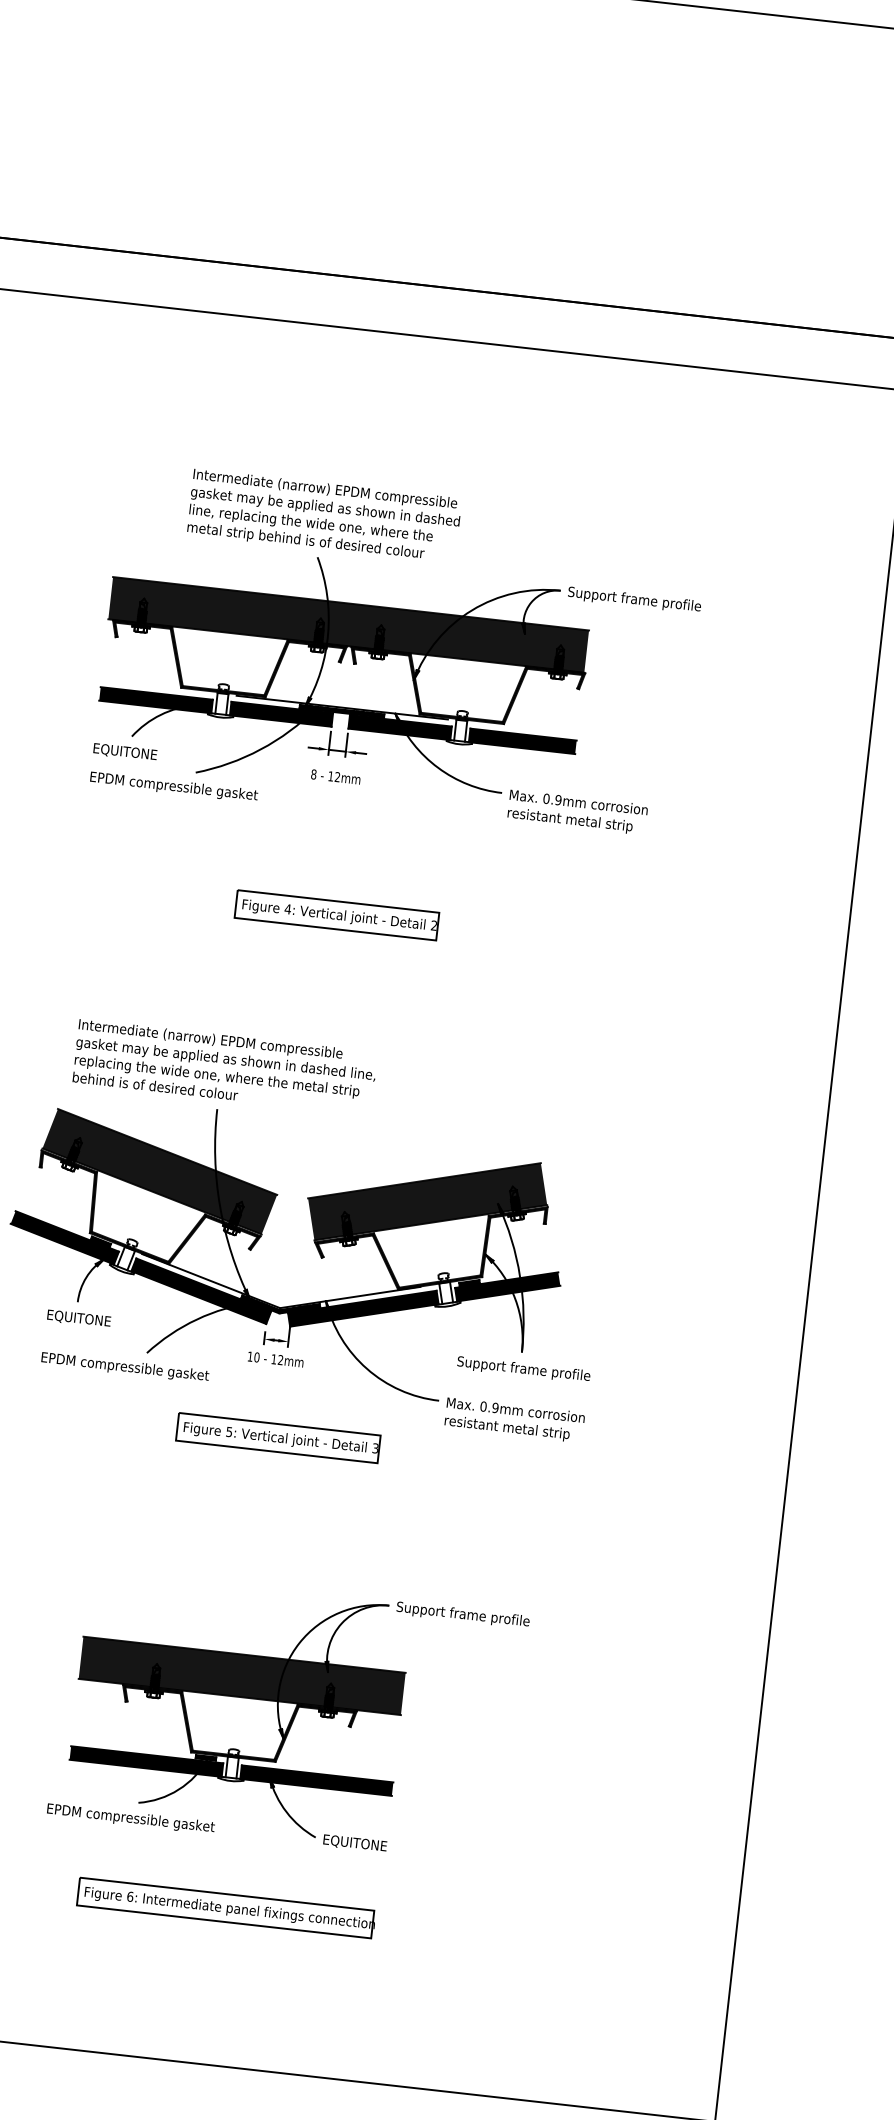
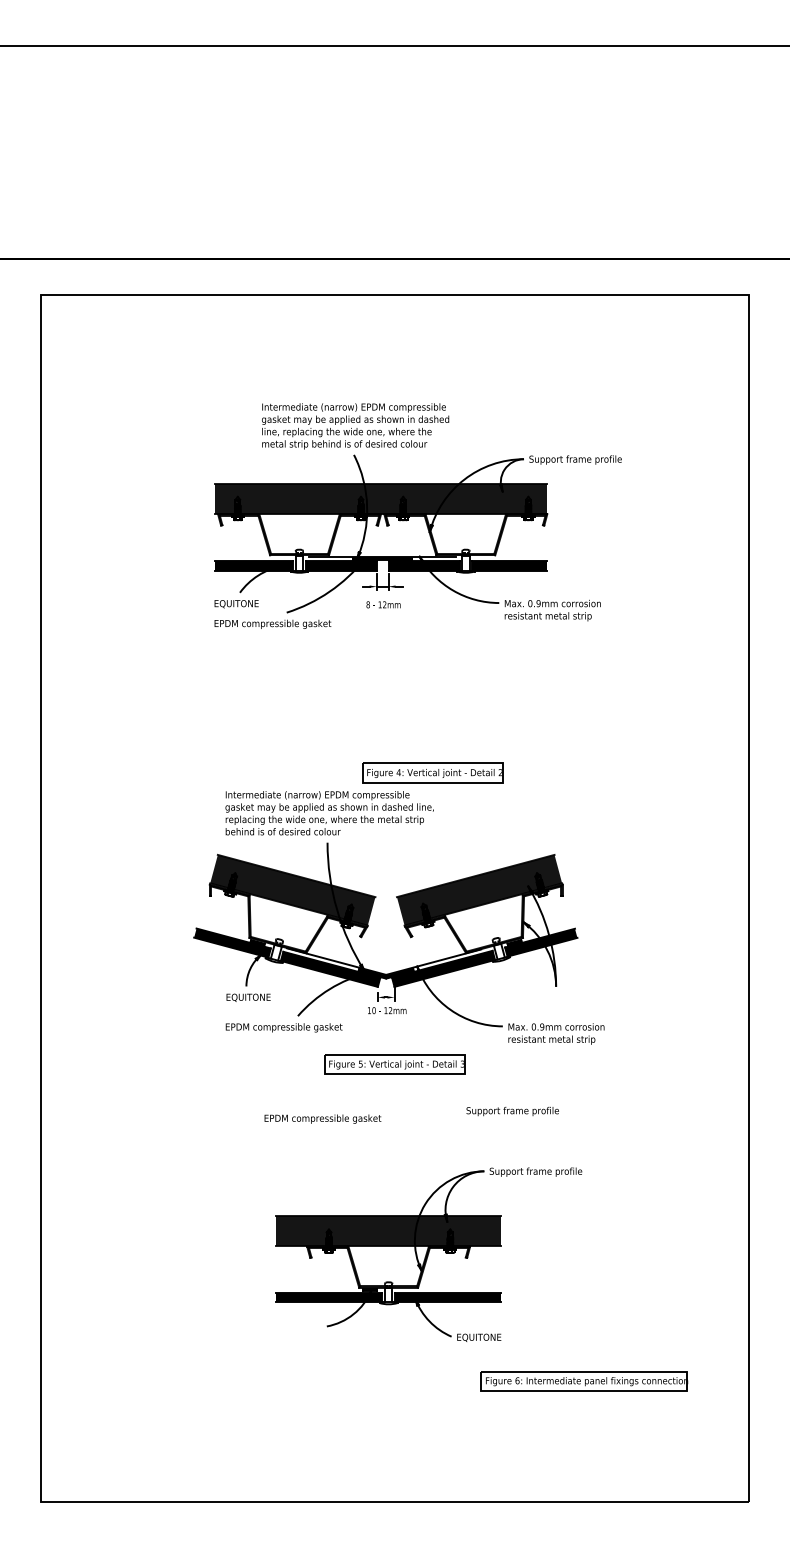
part: (336, 914) -> (432, 772), moved
text: (523, 1369) -> (512, 1111), moved
text: (130, 1817) -> (322, 1118), moved
part: (226, 1908) -> (584, 1381), moved

